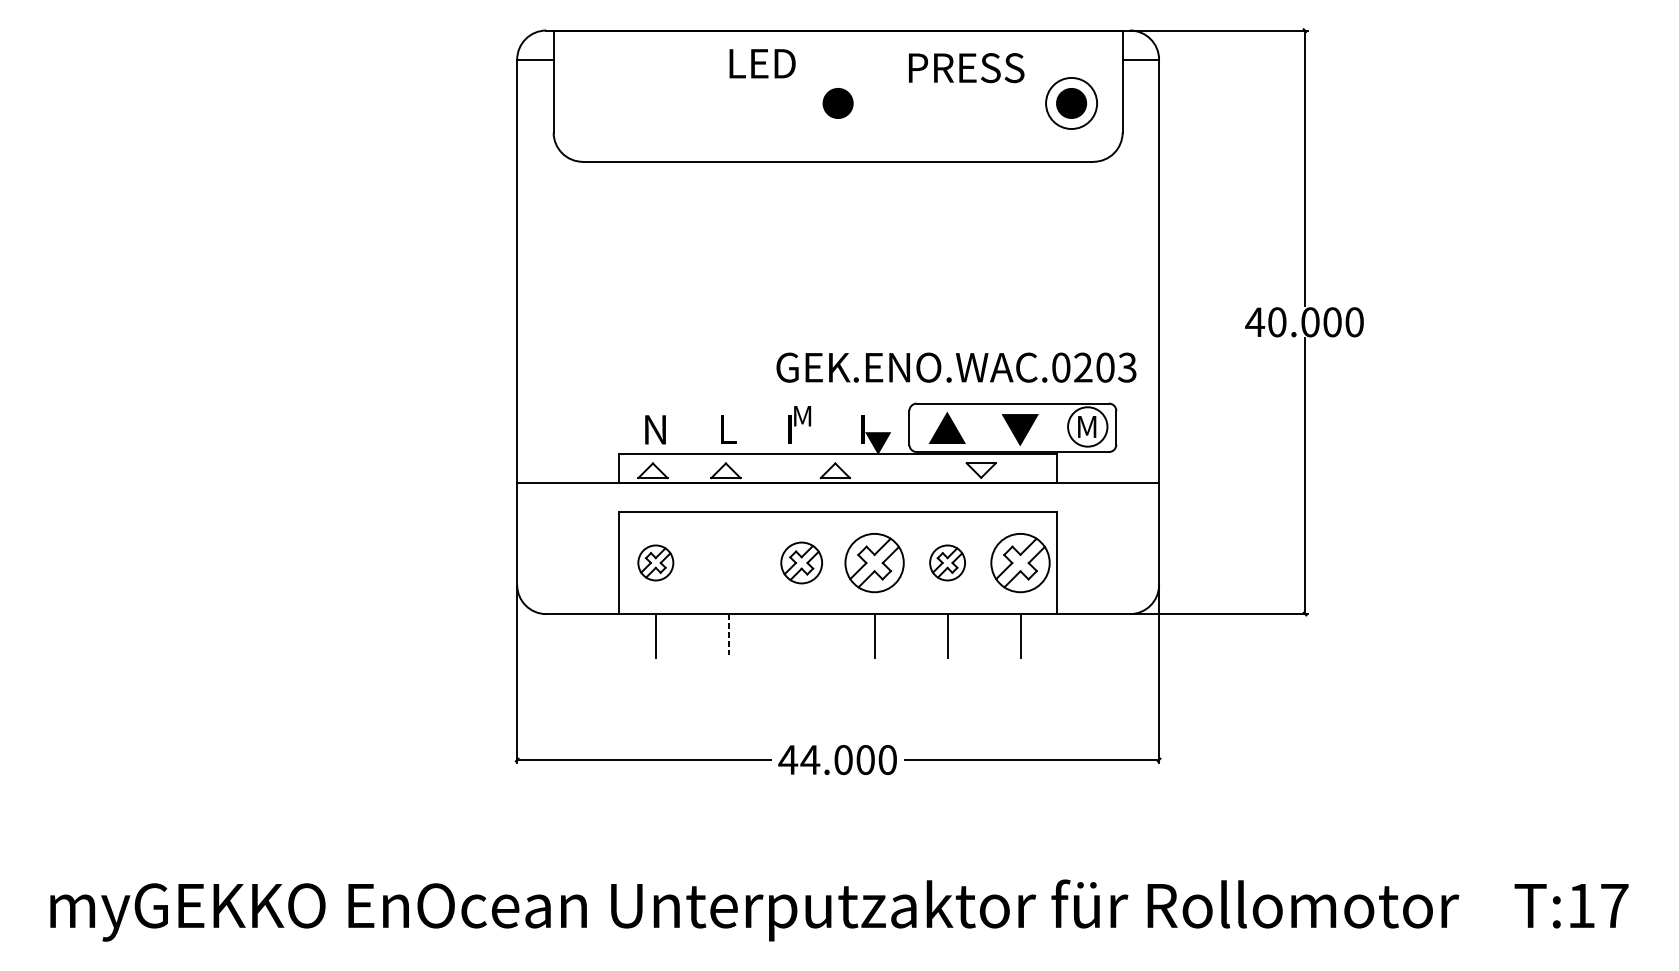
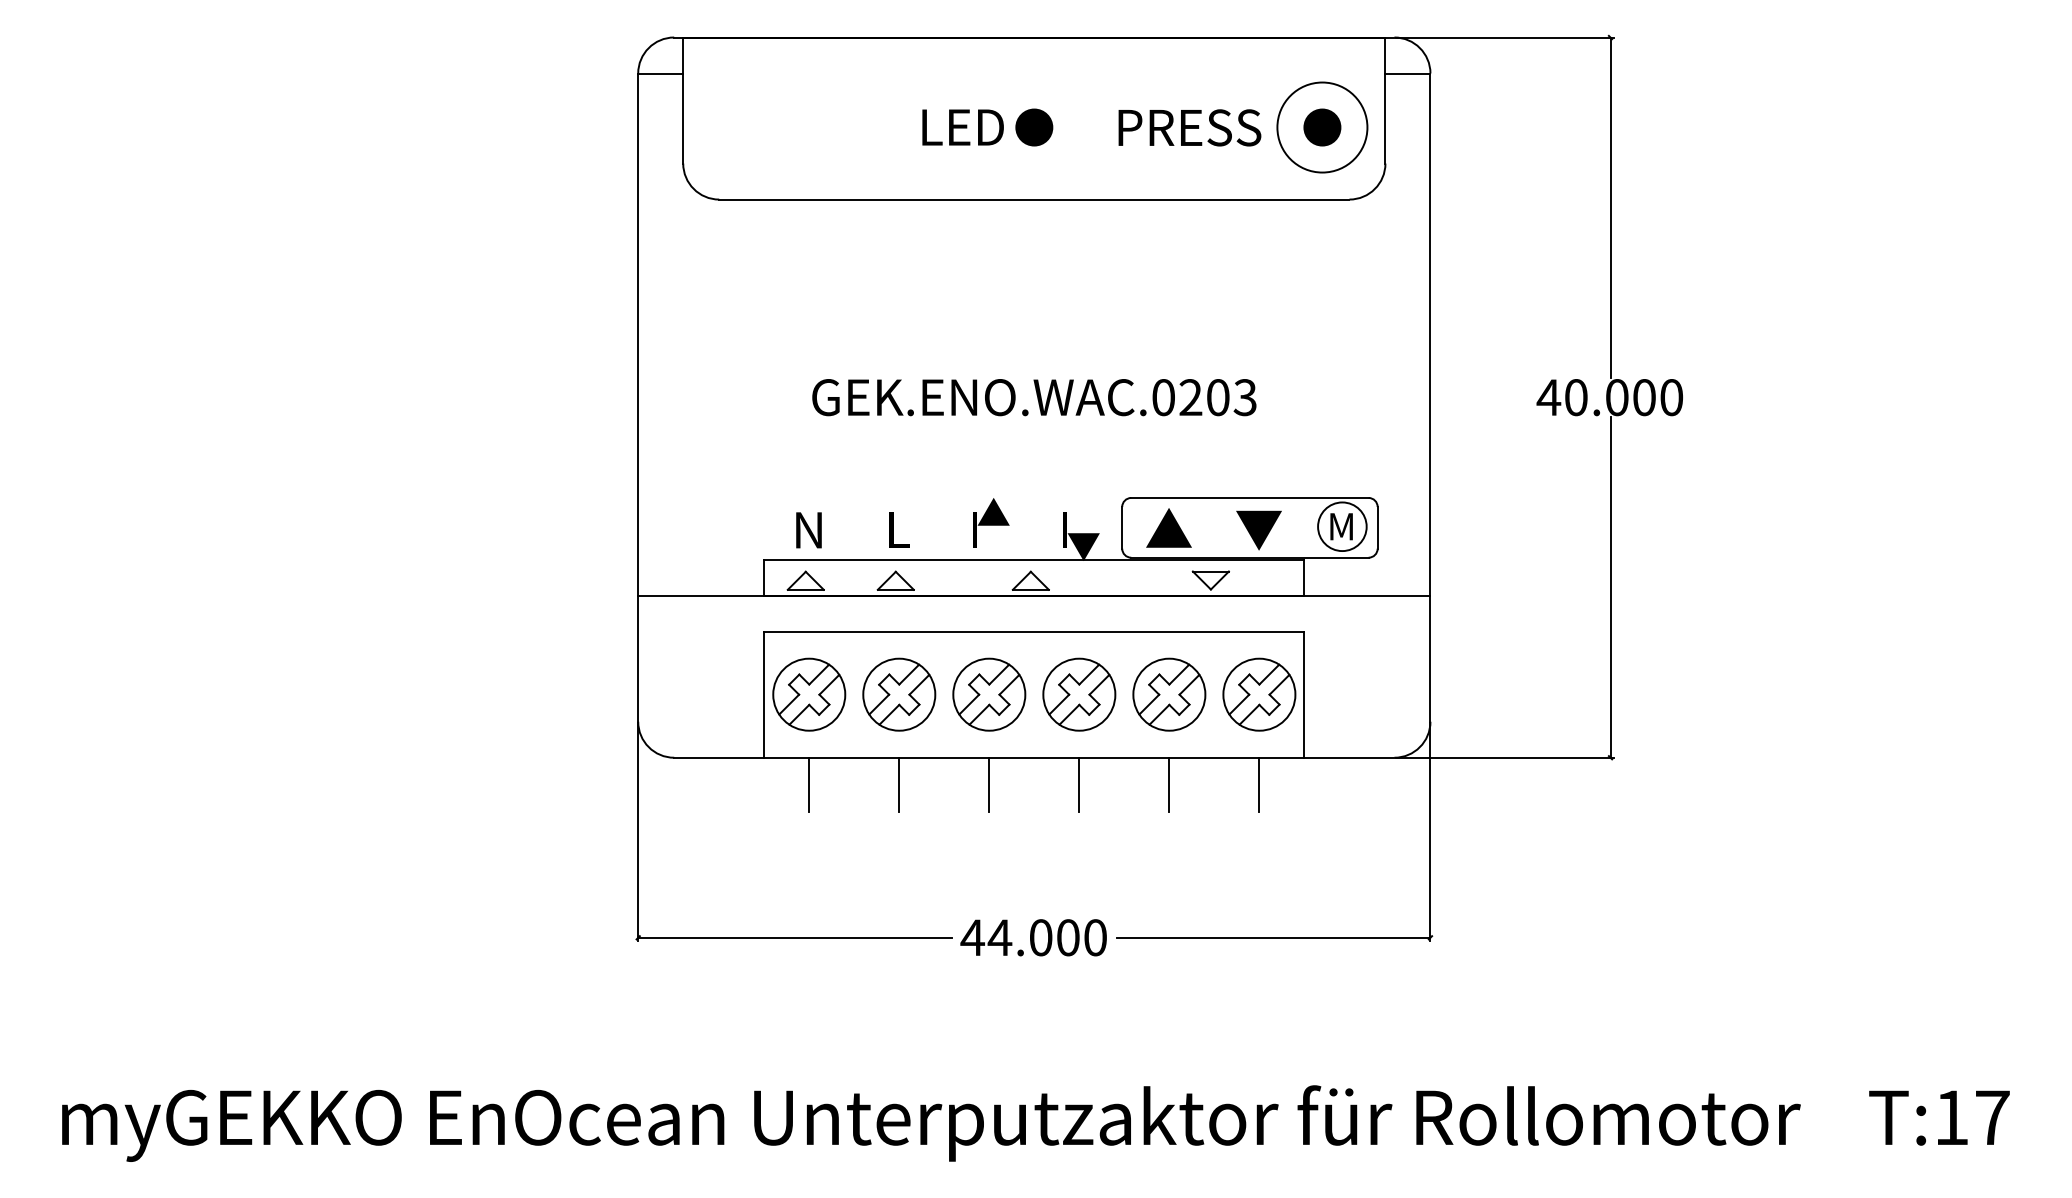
text: (762, 63) -> (962, 127), moved
text: (966, 67) -> (1189, 127), moved
circle: (1071, 103) -> (1322, 127), size x1.43
text: (956, 367) -> (1034, 397), moved
text: (805, 415) -> (993, 512), M -> ▲
part: (655, 562) -> (809, 694), size x1.67
part: (728, 562) -> (899, 694), added
part: (801, 562) -> (989, 694), size x1.43
part: (947, 562) -> (1169, 694), size x1.67
line: (801, 635) -> (989, 784), added
line: (728, 636) -> (899, 785), dashed -> solid

